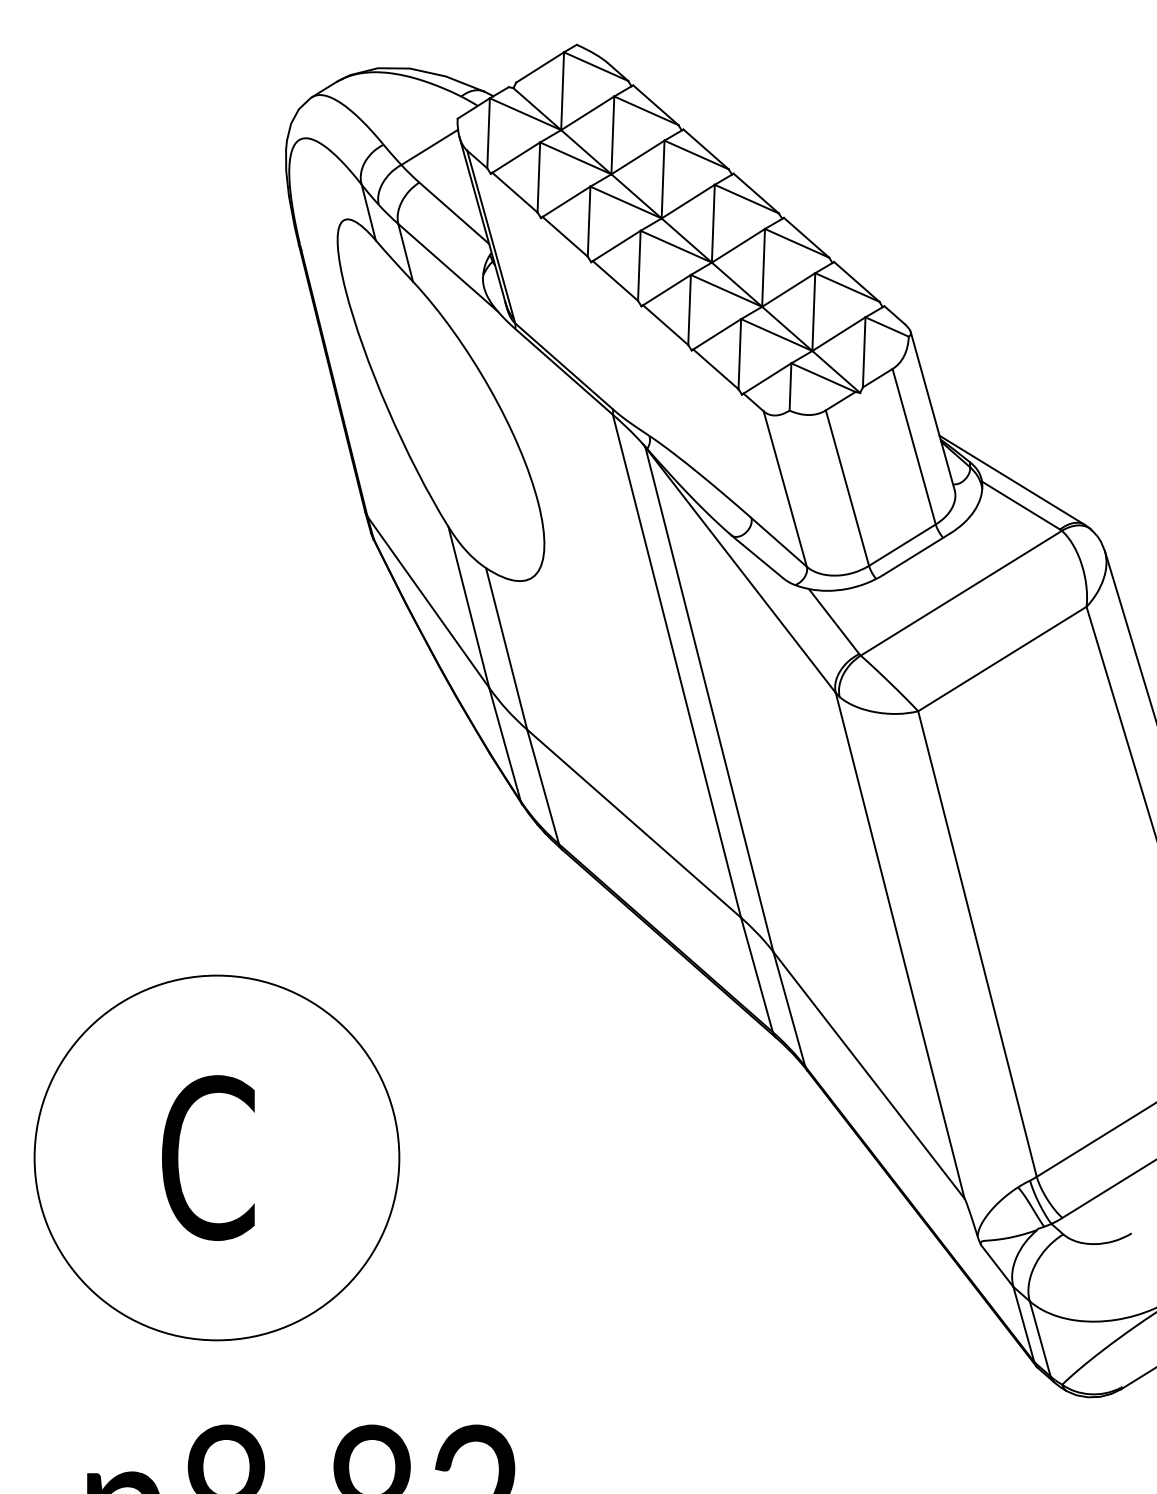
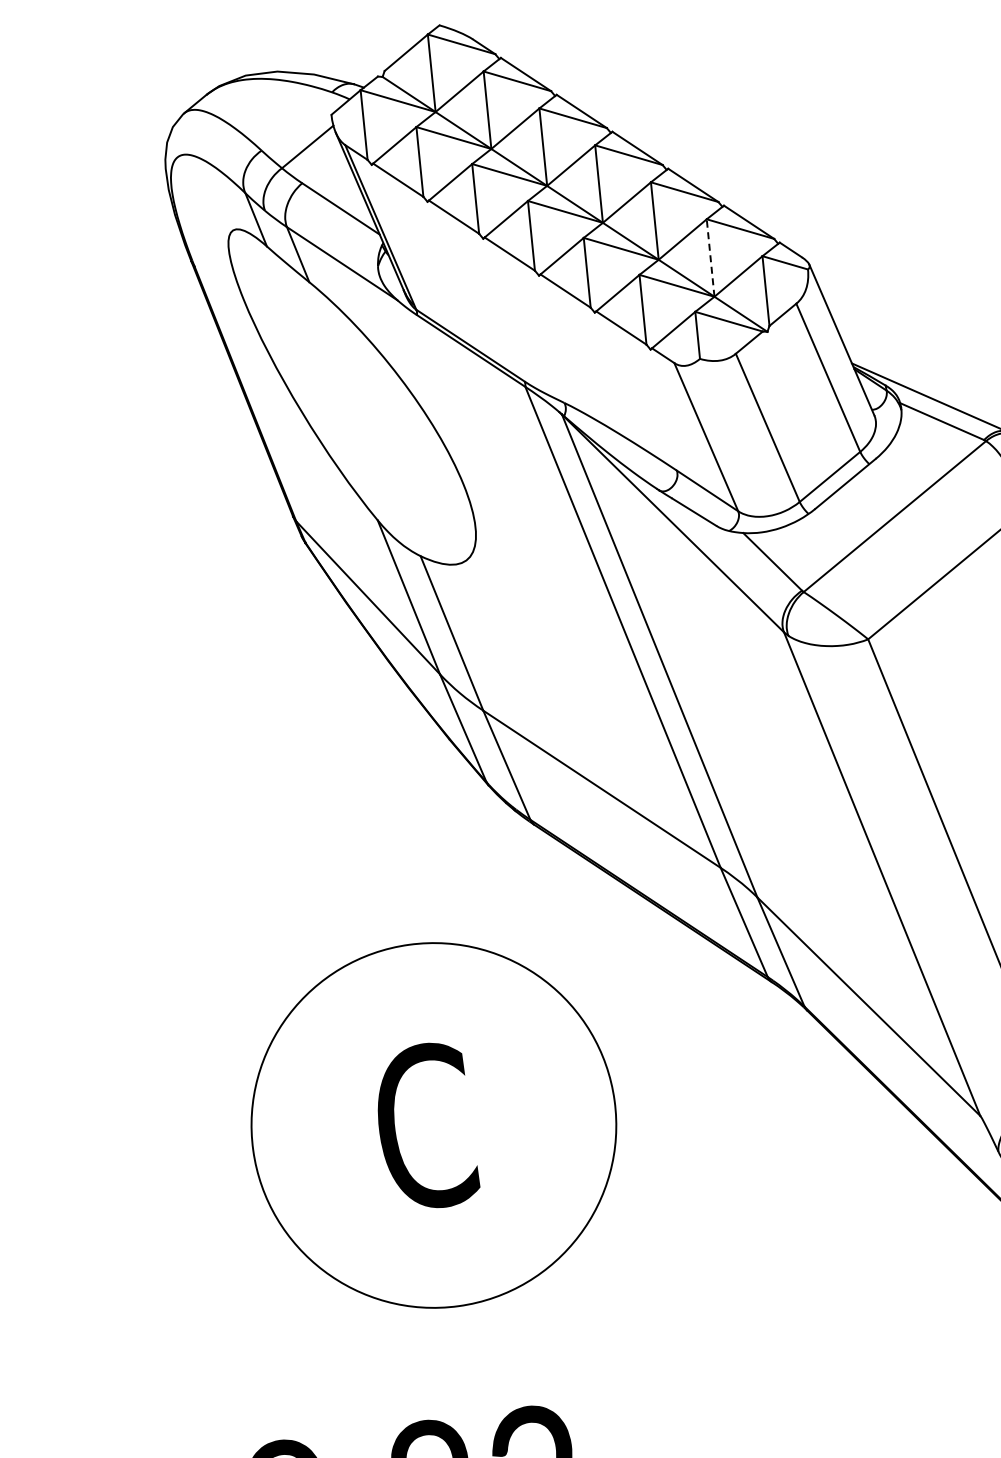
line: (813, 312) -> (710, 258), solid -> dashed
part: (216, 1157) -> (433, 1125), moved

